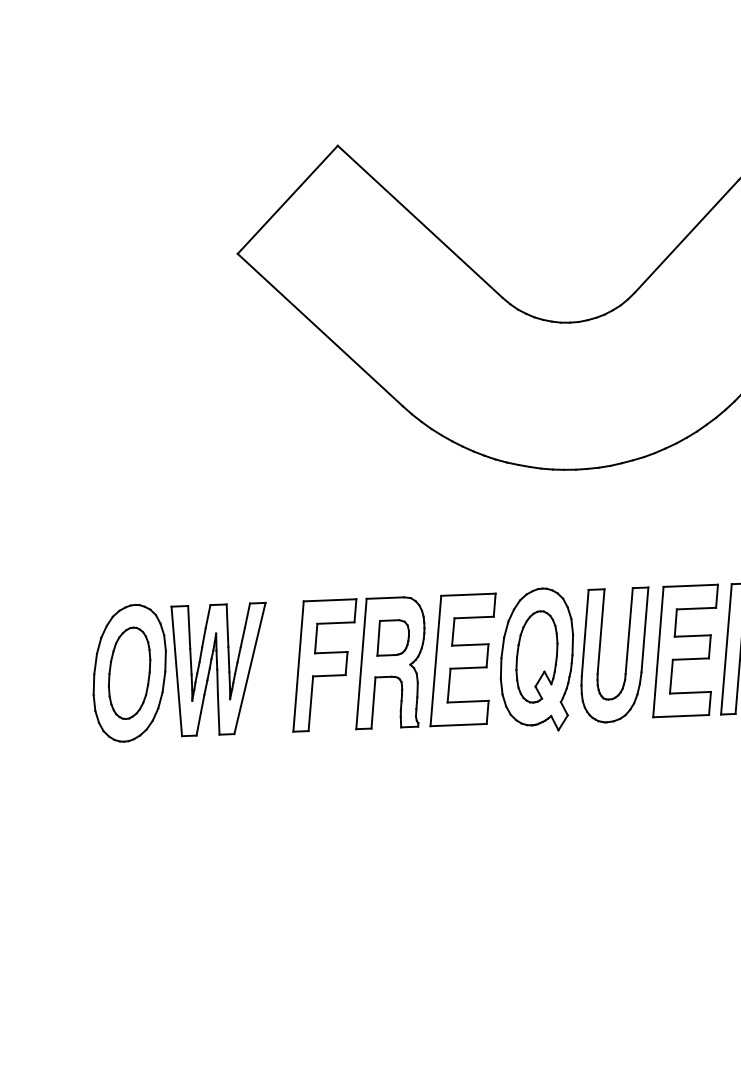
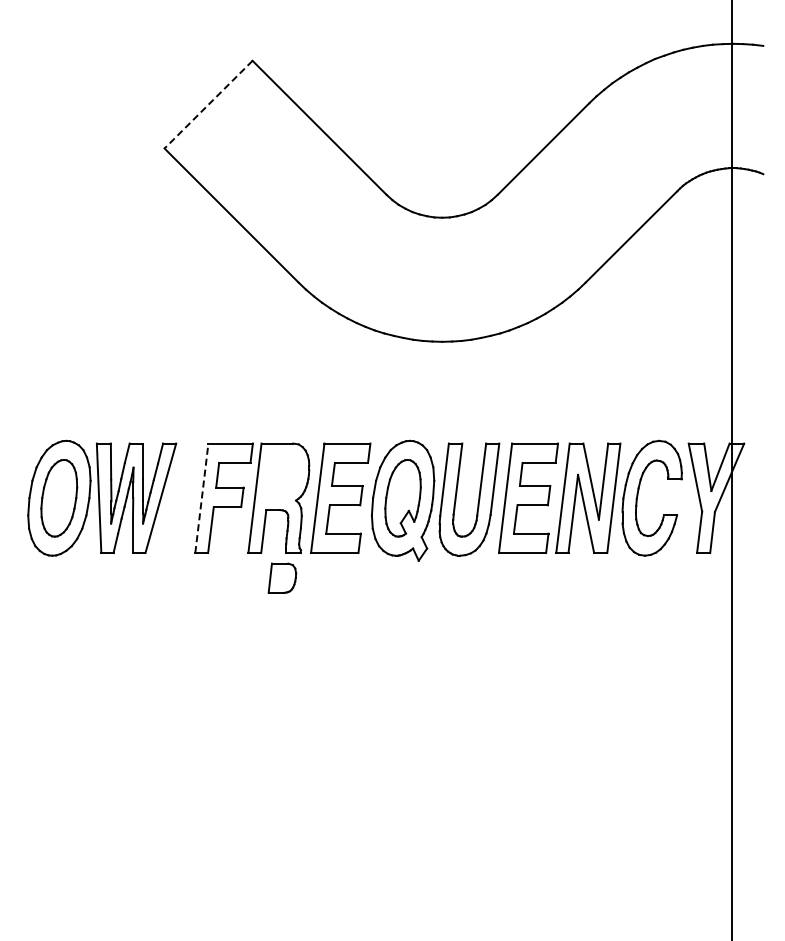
line: (287, 200) -> (208, 105), solid -> dashed
part: (393, 636) -> (282, 577), moved
line: (298, 665) -> (201, 497), solid -> dashed

